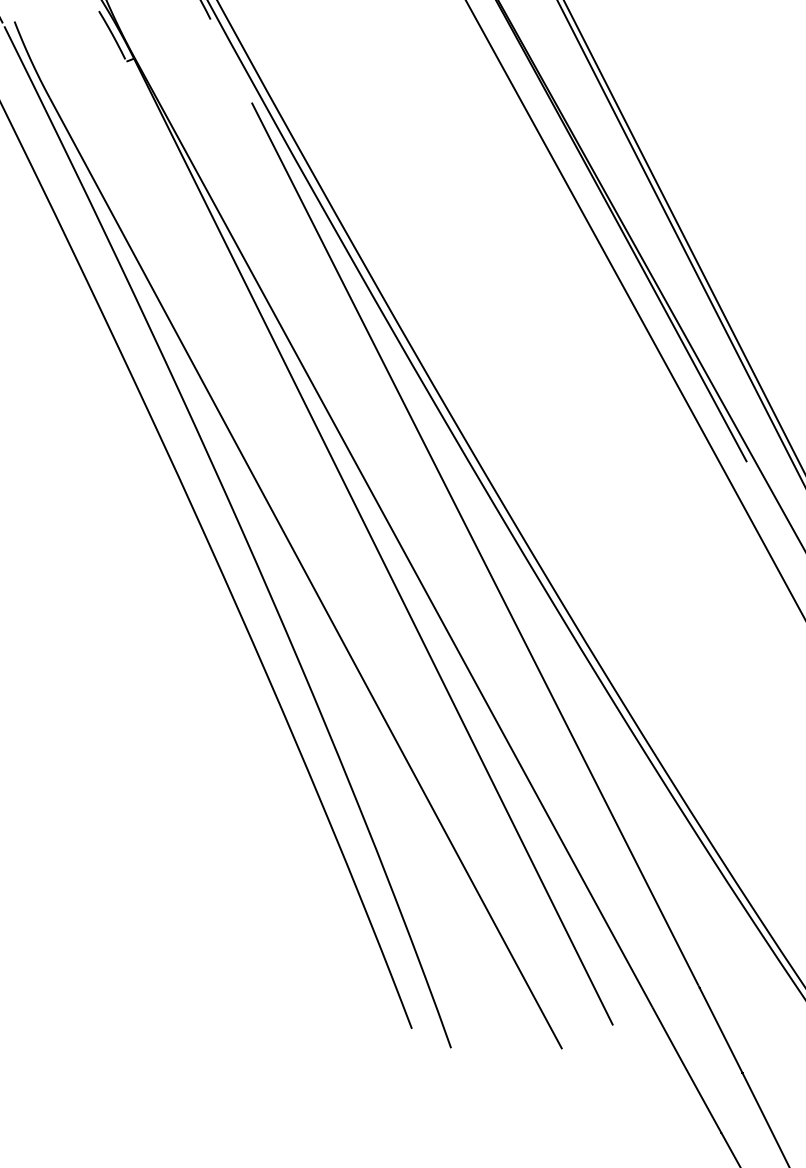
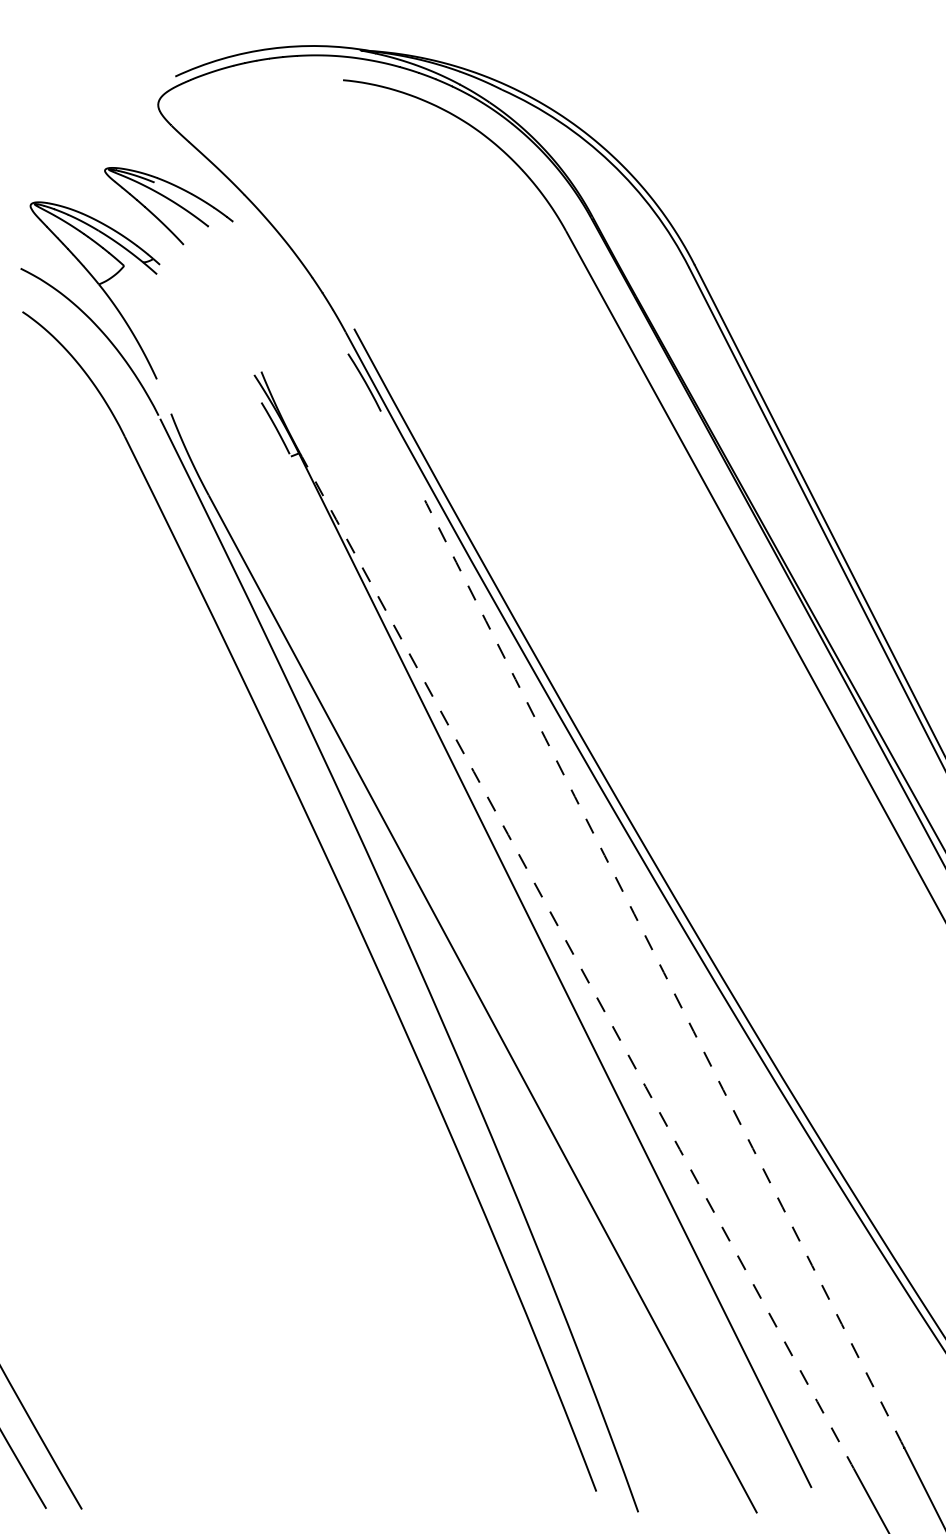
line: (393, 532) -> (576, 960), solid -> dashed
line: (474, 543) -> (663, 972), solid -> dashed

